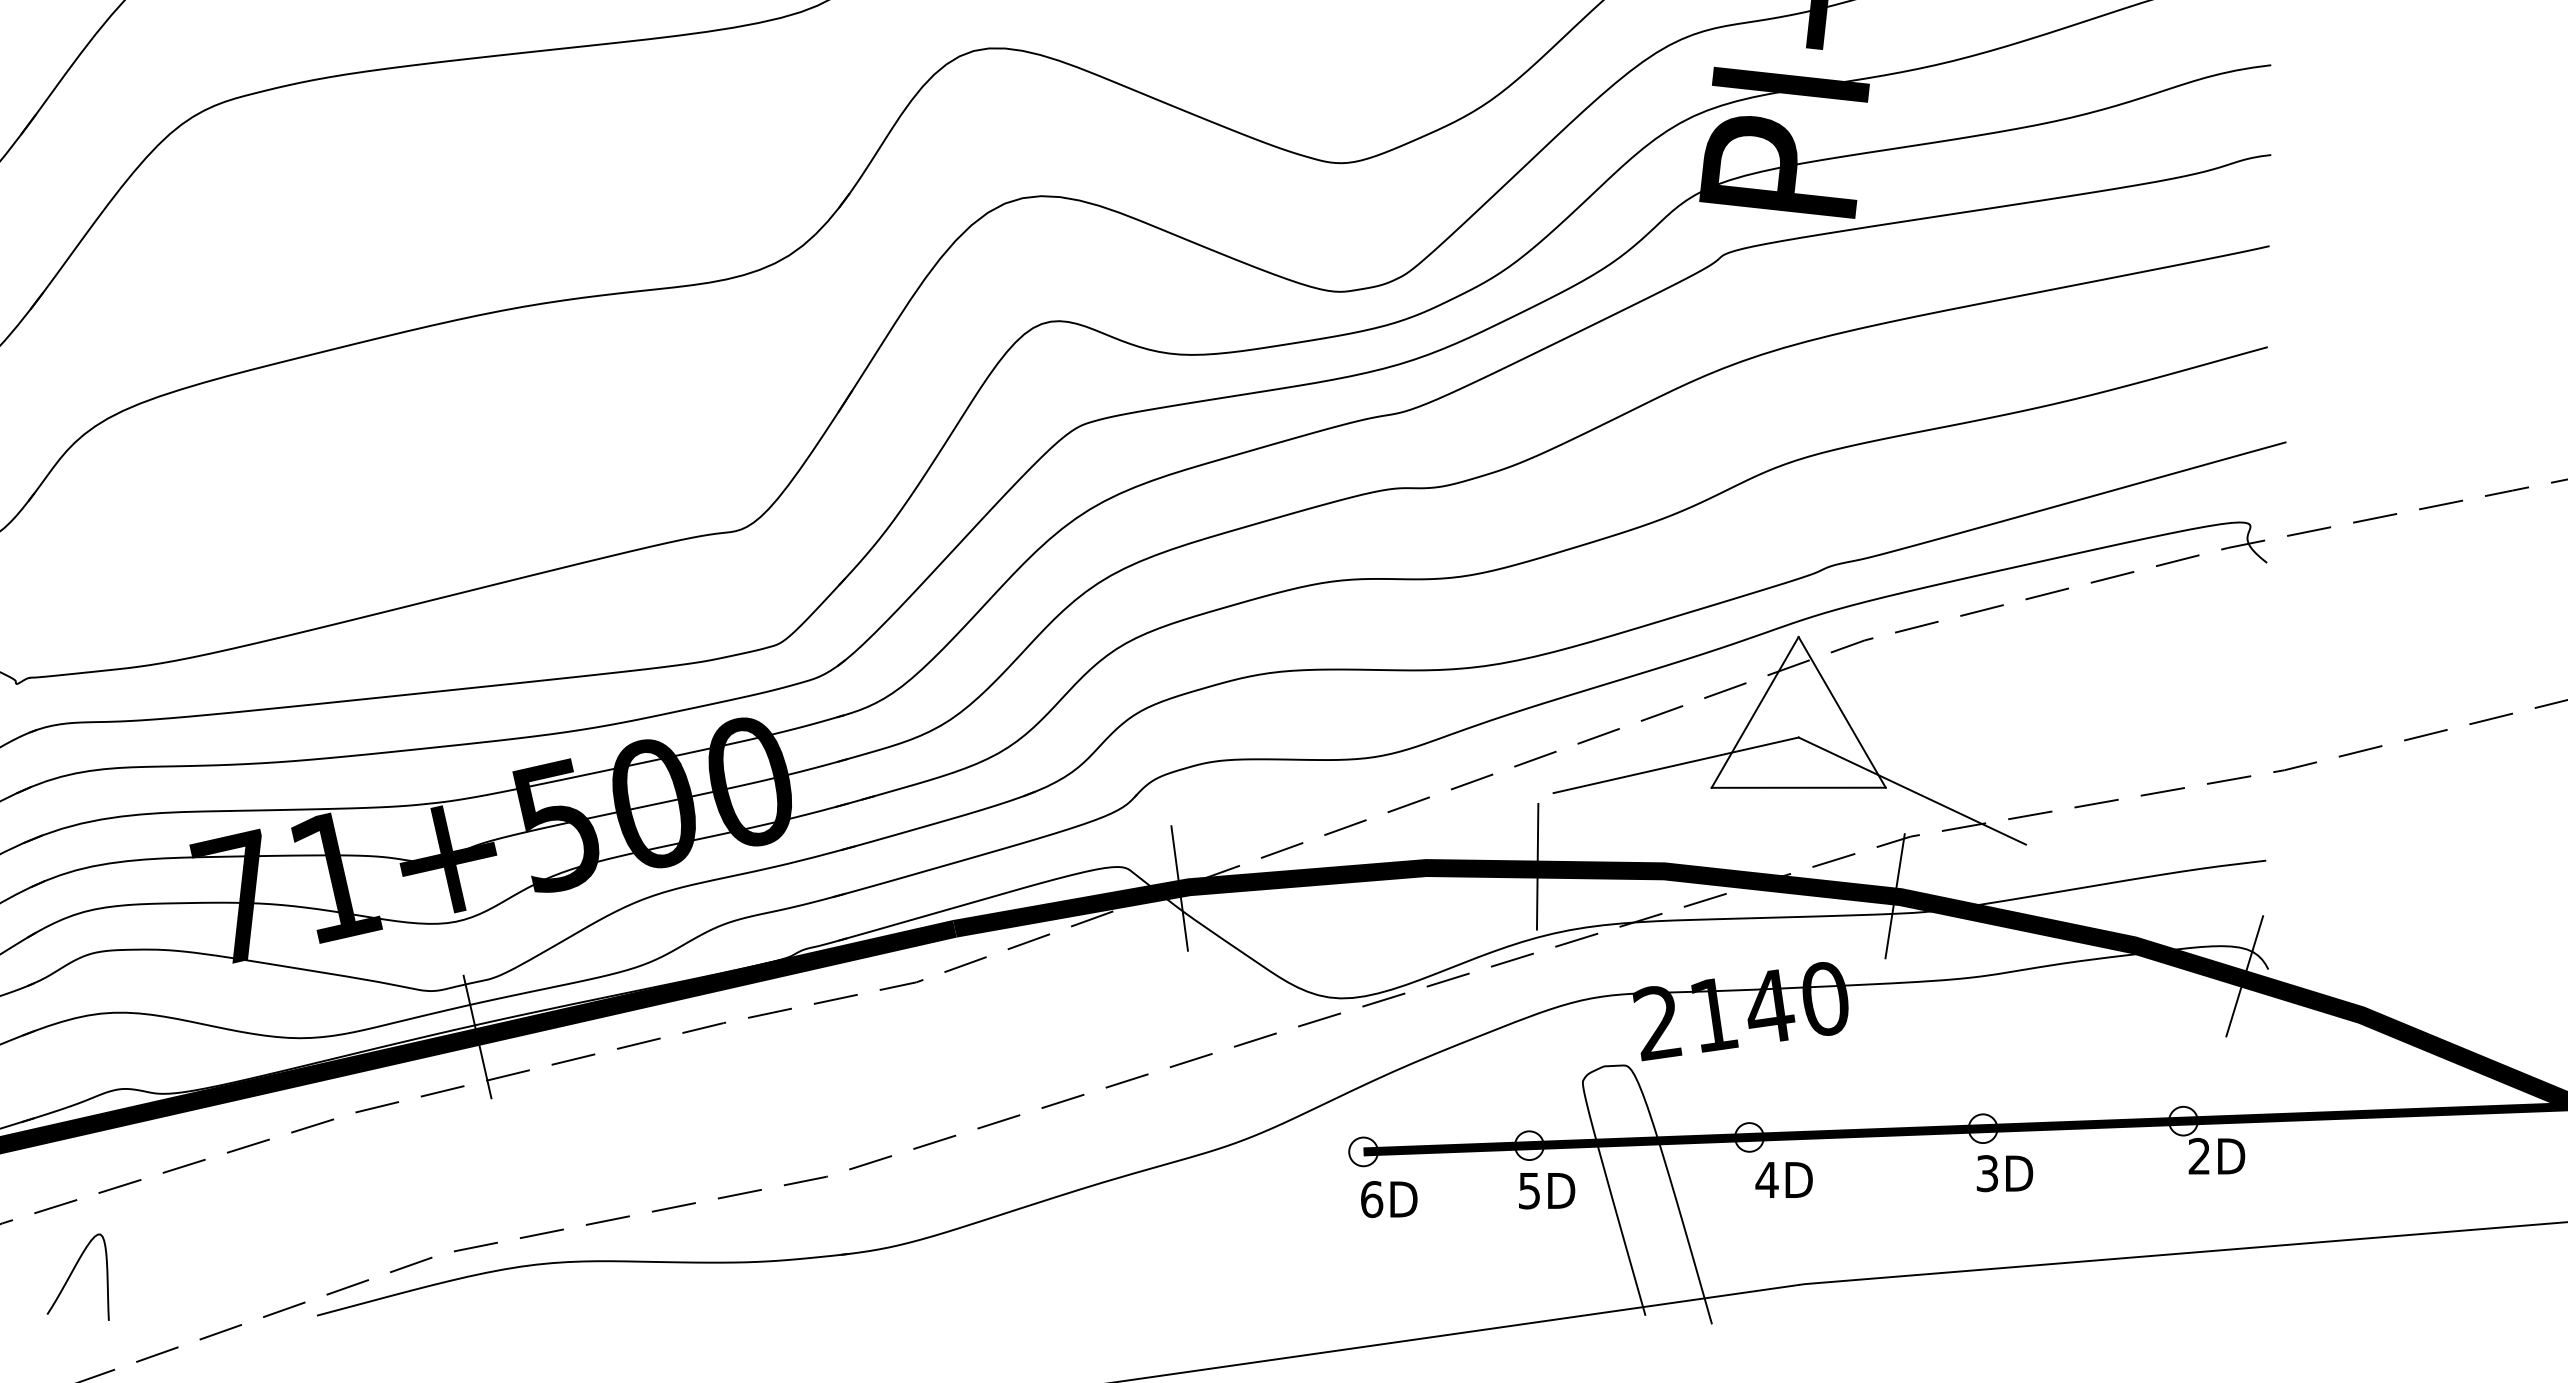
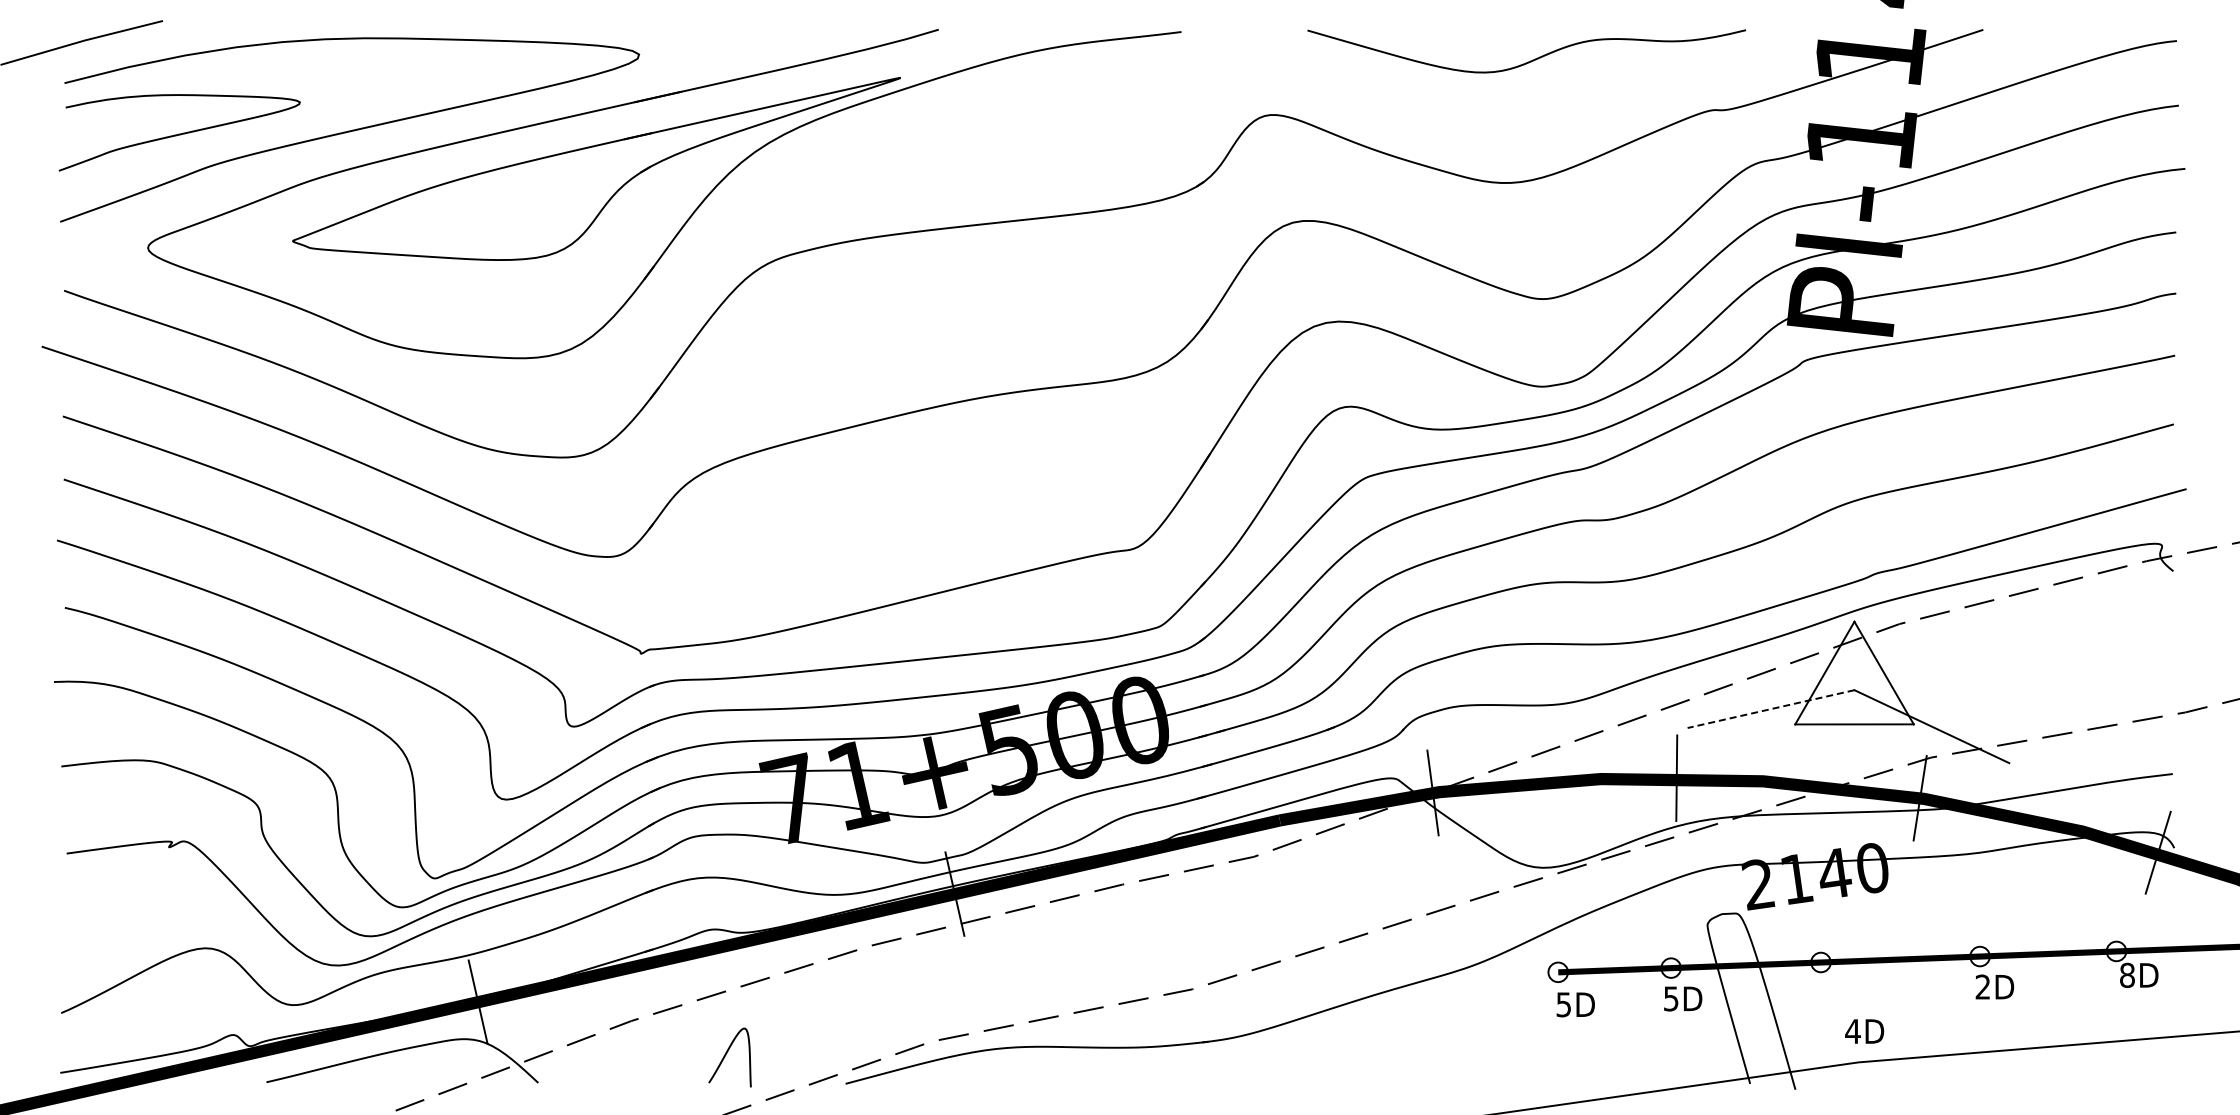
line: (1676, 765) -> (1771, 709), solid -> dashed
text: (2199, 1156) -> (2127, 975), 2D -> 8D
text: (1986, 1172) -> (1982, 986), 3D -> 2D
text: (1783, 1180) -> (1864, 1031), moved
text: (1371, 1199) -> (1563, 1004), 6D -> 5D
curve: (73, 1274) -> (726, 1055), moved

